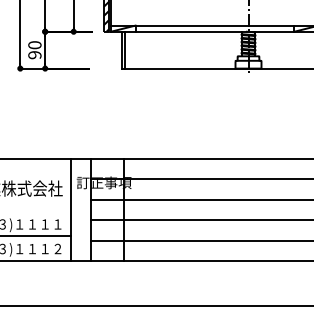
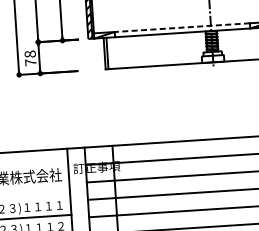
line: (214, 25) -> (181, 27), solid -> dashed
text: (34, 50) -> (30, 58), 90 -> 78

